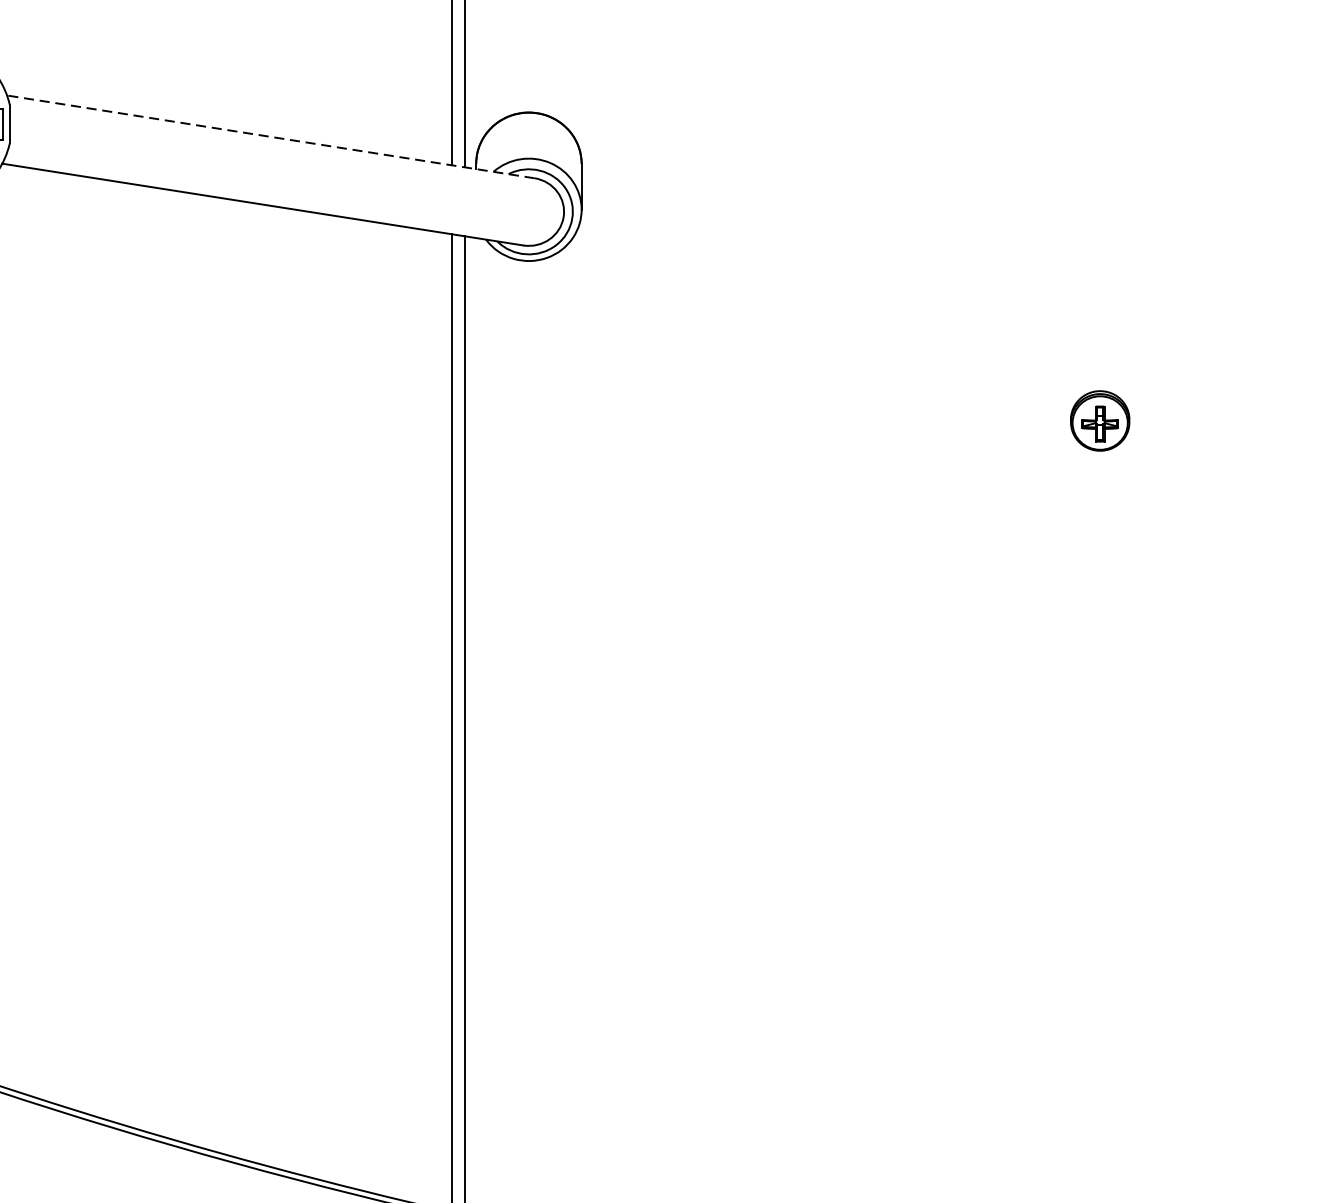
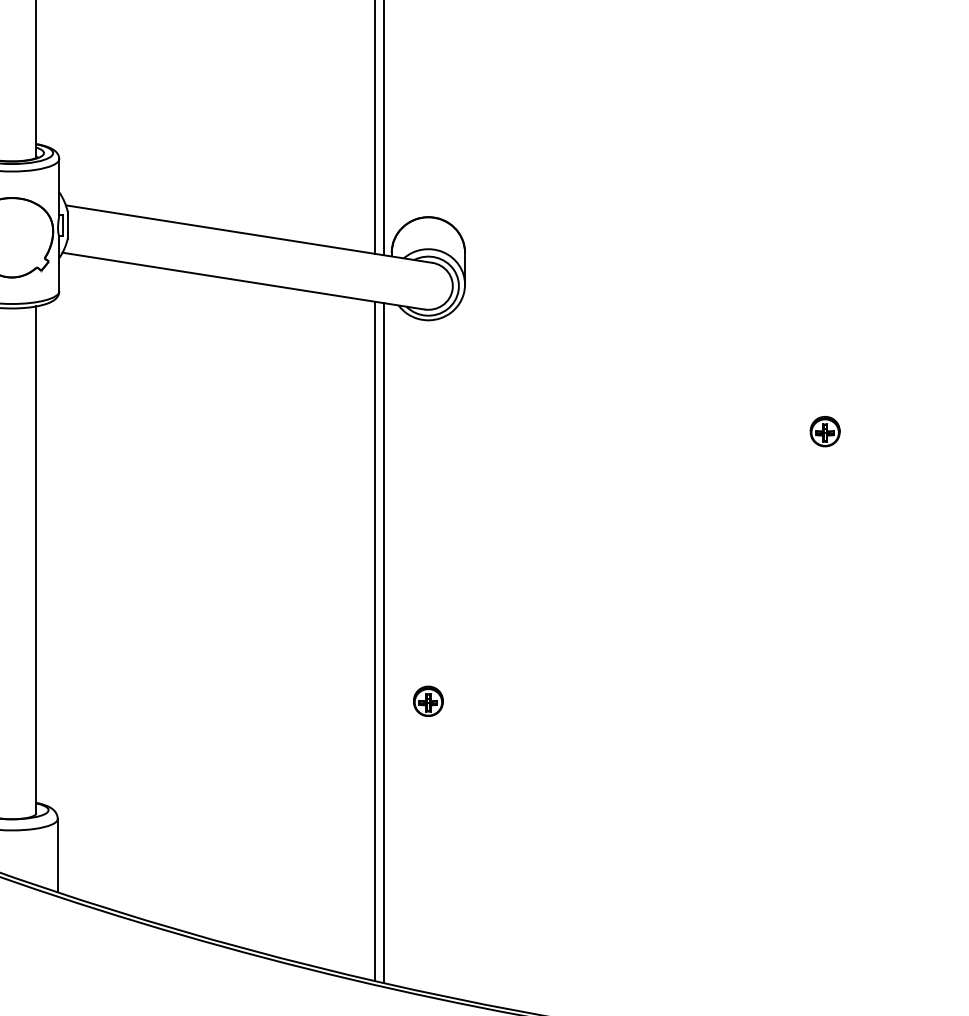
line: (269, 137) -> (248, 234), dashed -> solid
part: (1099, 421) -> (824, 431), size x0.71
part: (529, 808) -> (428, 700), added

